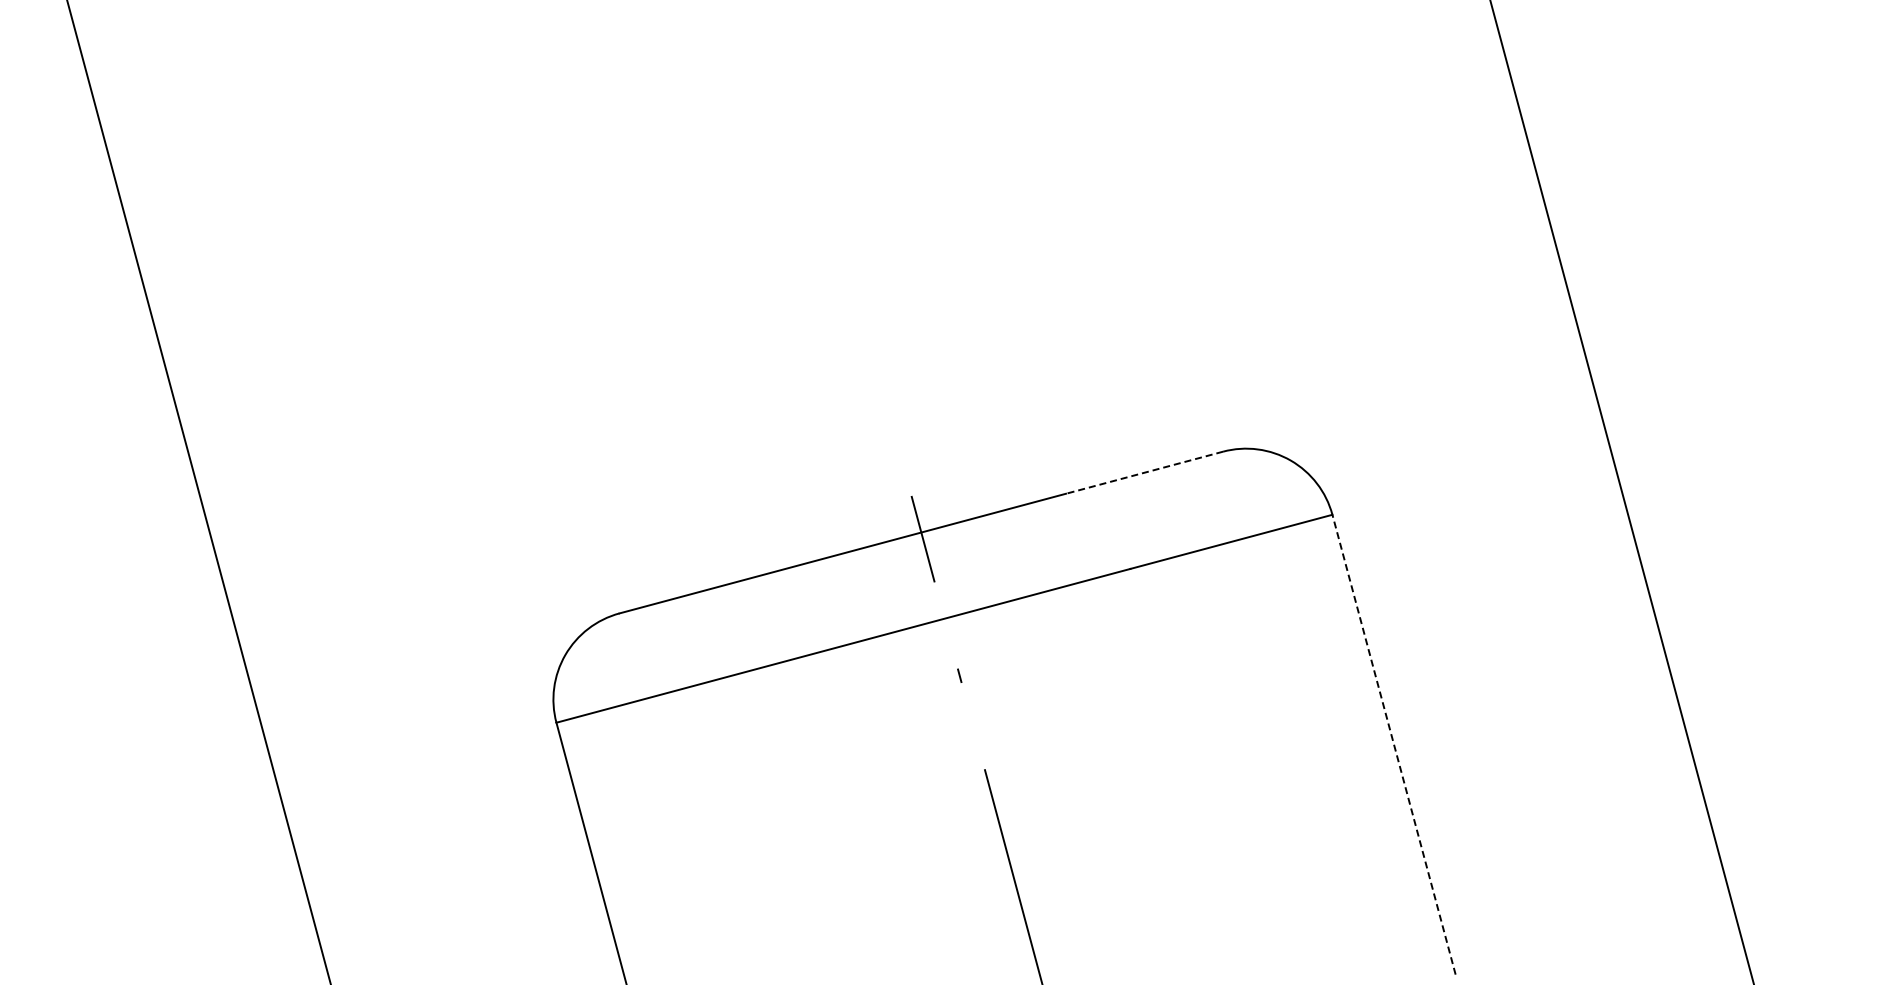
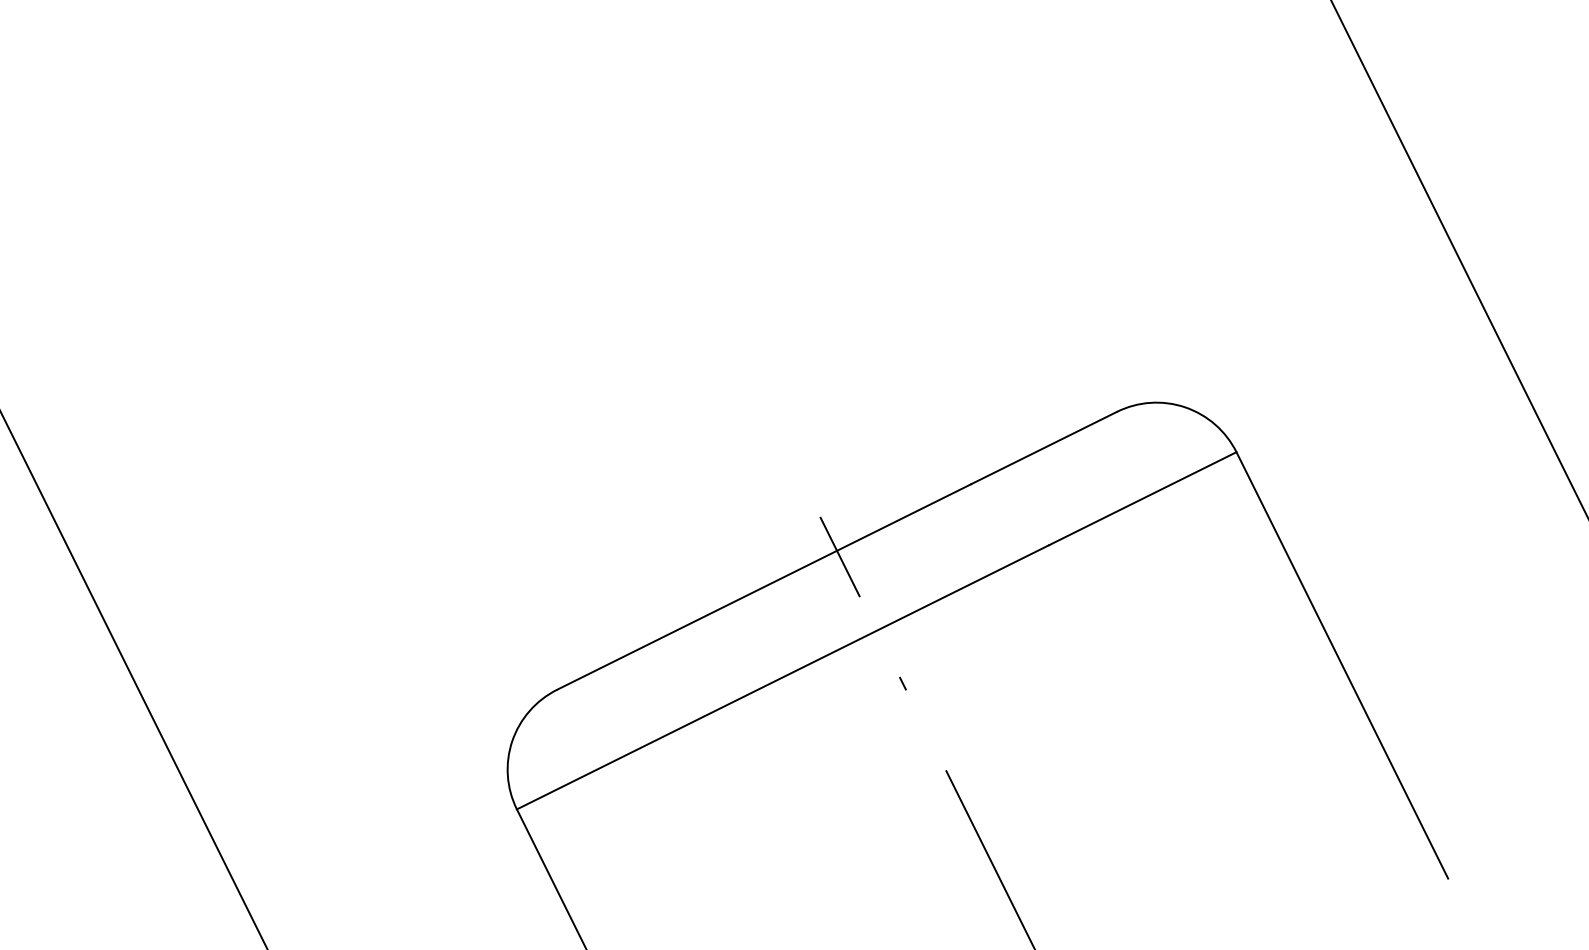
line: (1144, 472) -> (1043, 447), dashed -> solid
line: (1393, 744) -> (1341, 665), dashed -> solid

